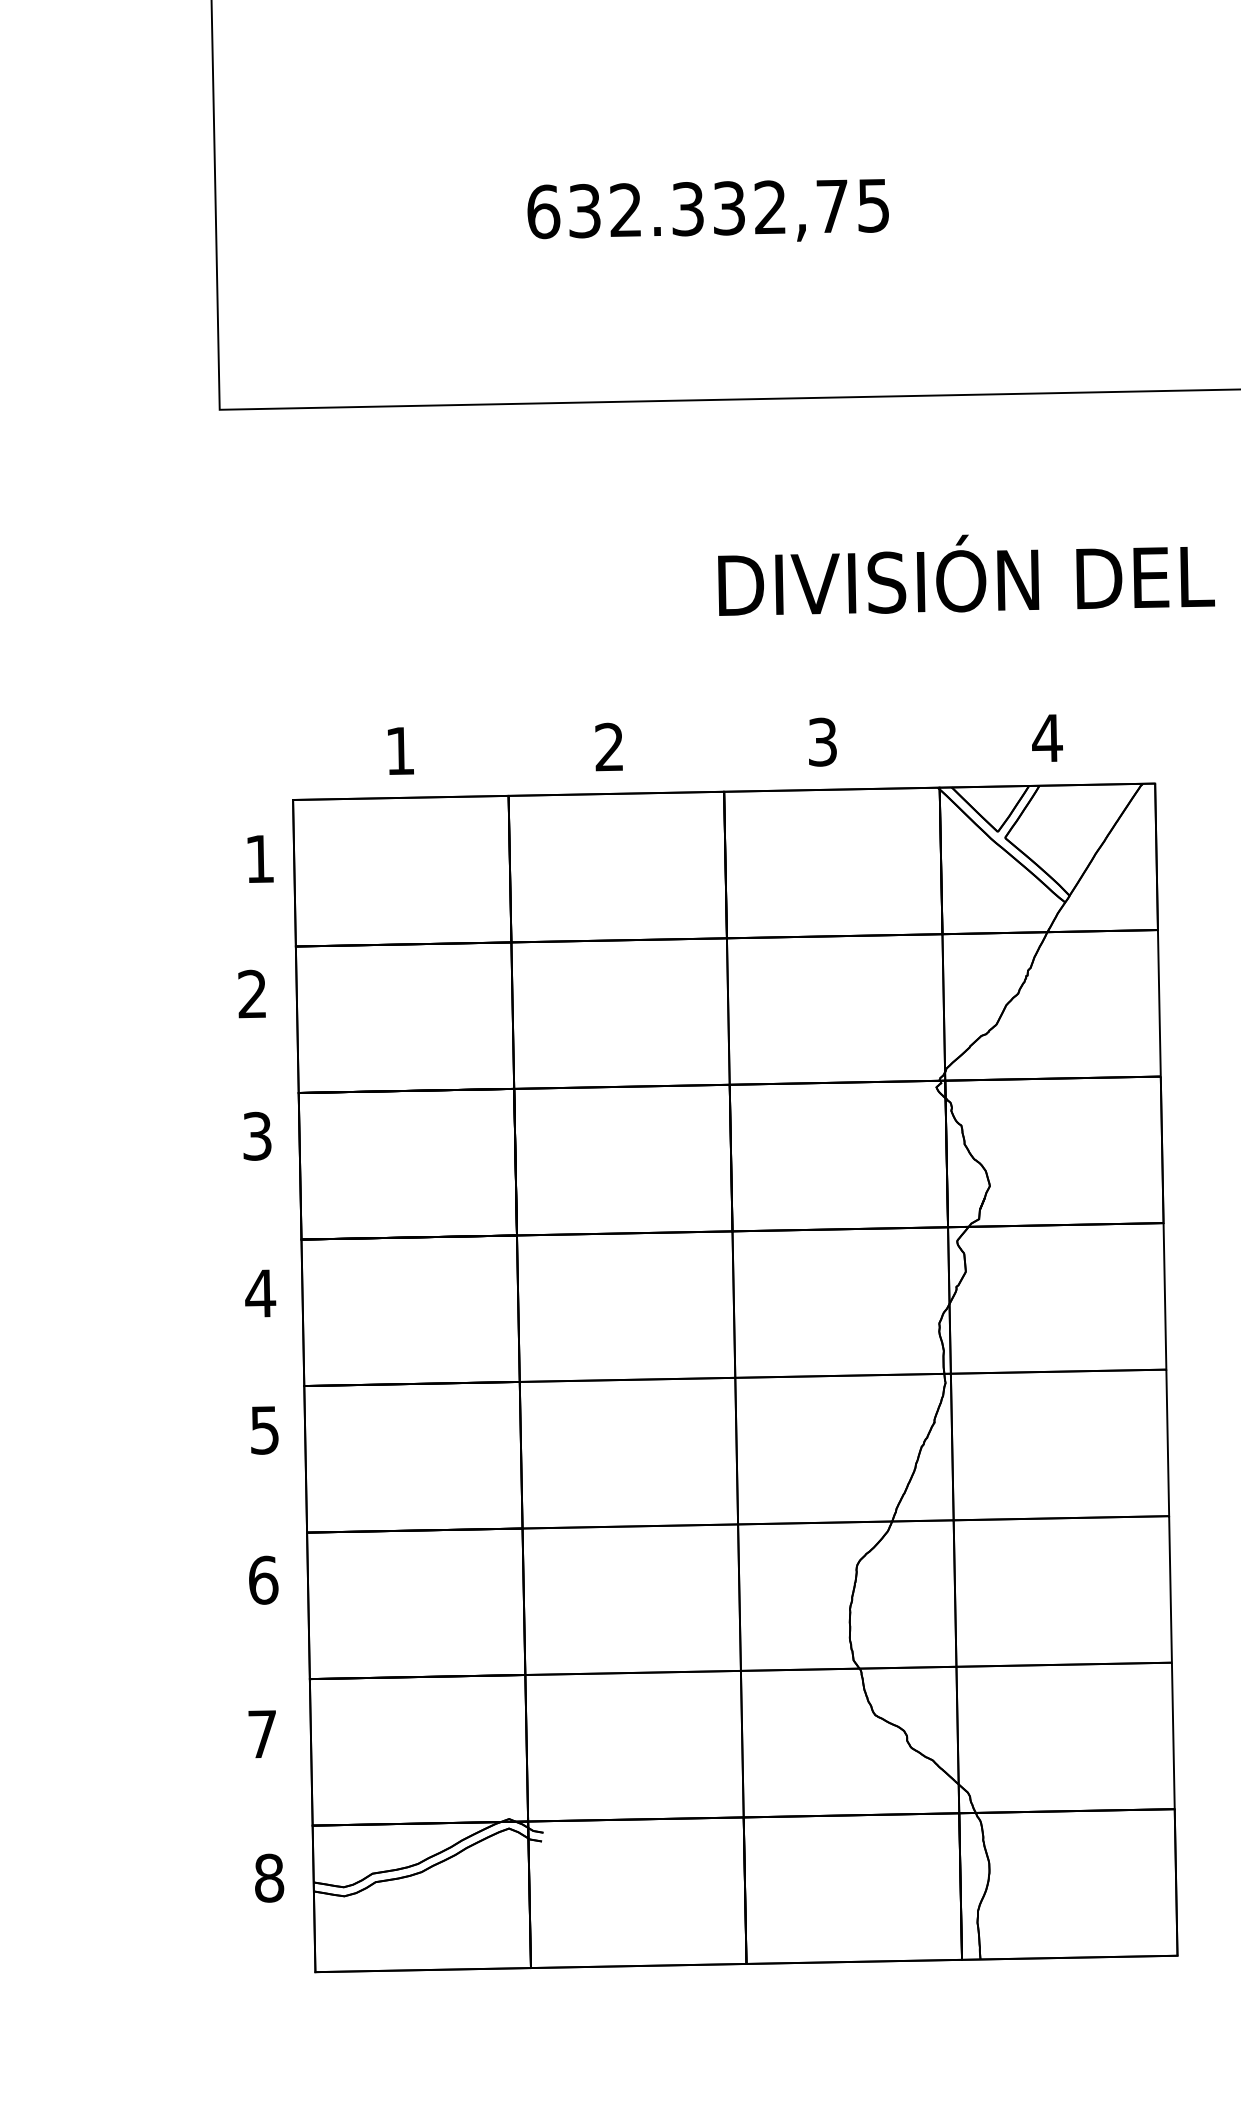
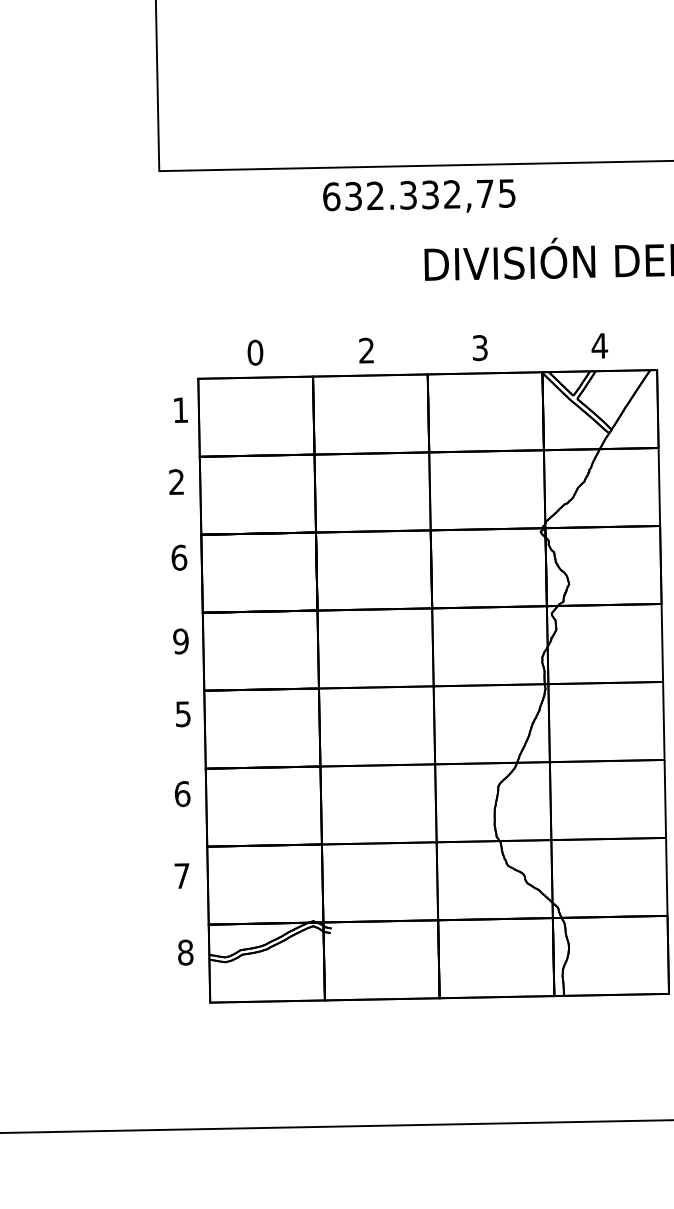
text: (708, 209) -> (419, 195), moved
text: (400, 750) -> (255, 352), 1 -> 0
text: (257, 1135) -> (179, 557), 3 -> 6
text: (259, 1293) -> (180, 641), 4 -> 9

